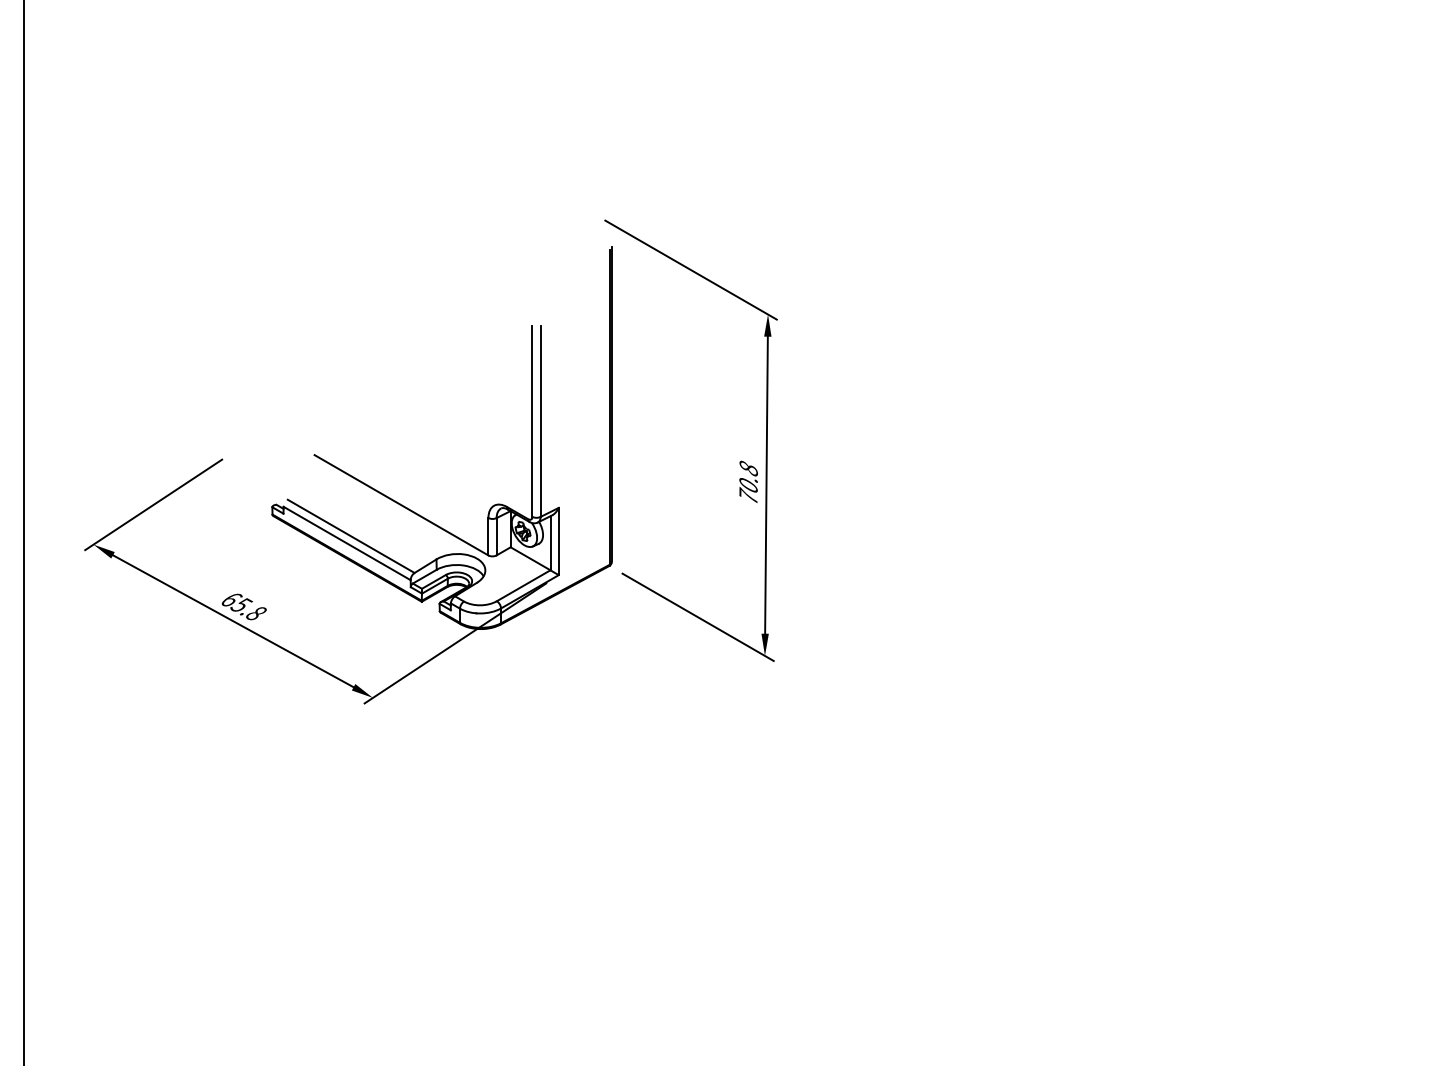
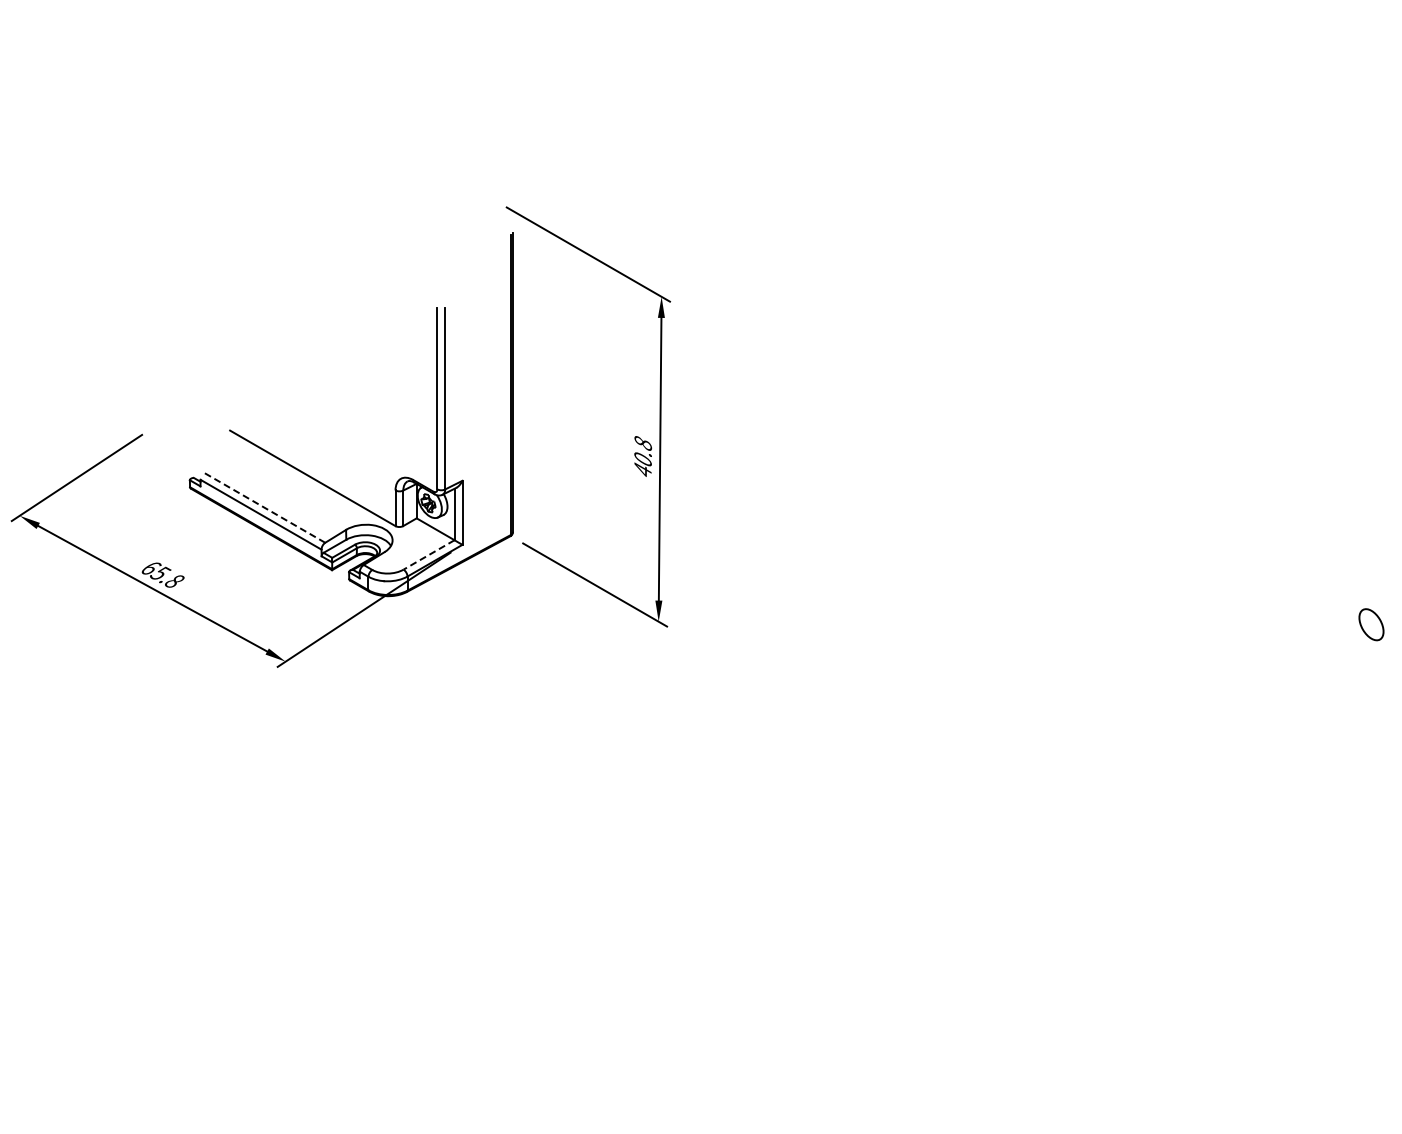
text: (747, 494) -> (642, 468), 70.8 -> 40.8
line: (350, 535) -> (264, 507), solid -> dashed
line: (523, 586) -> (428, 555), solid -> dashed

